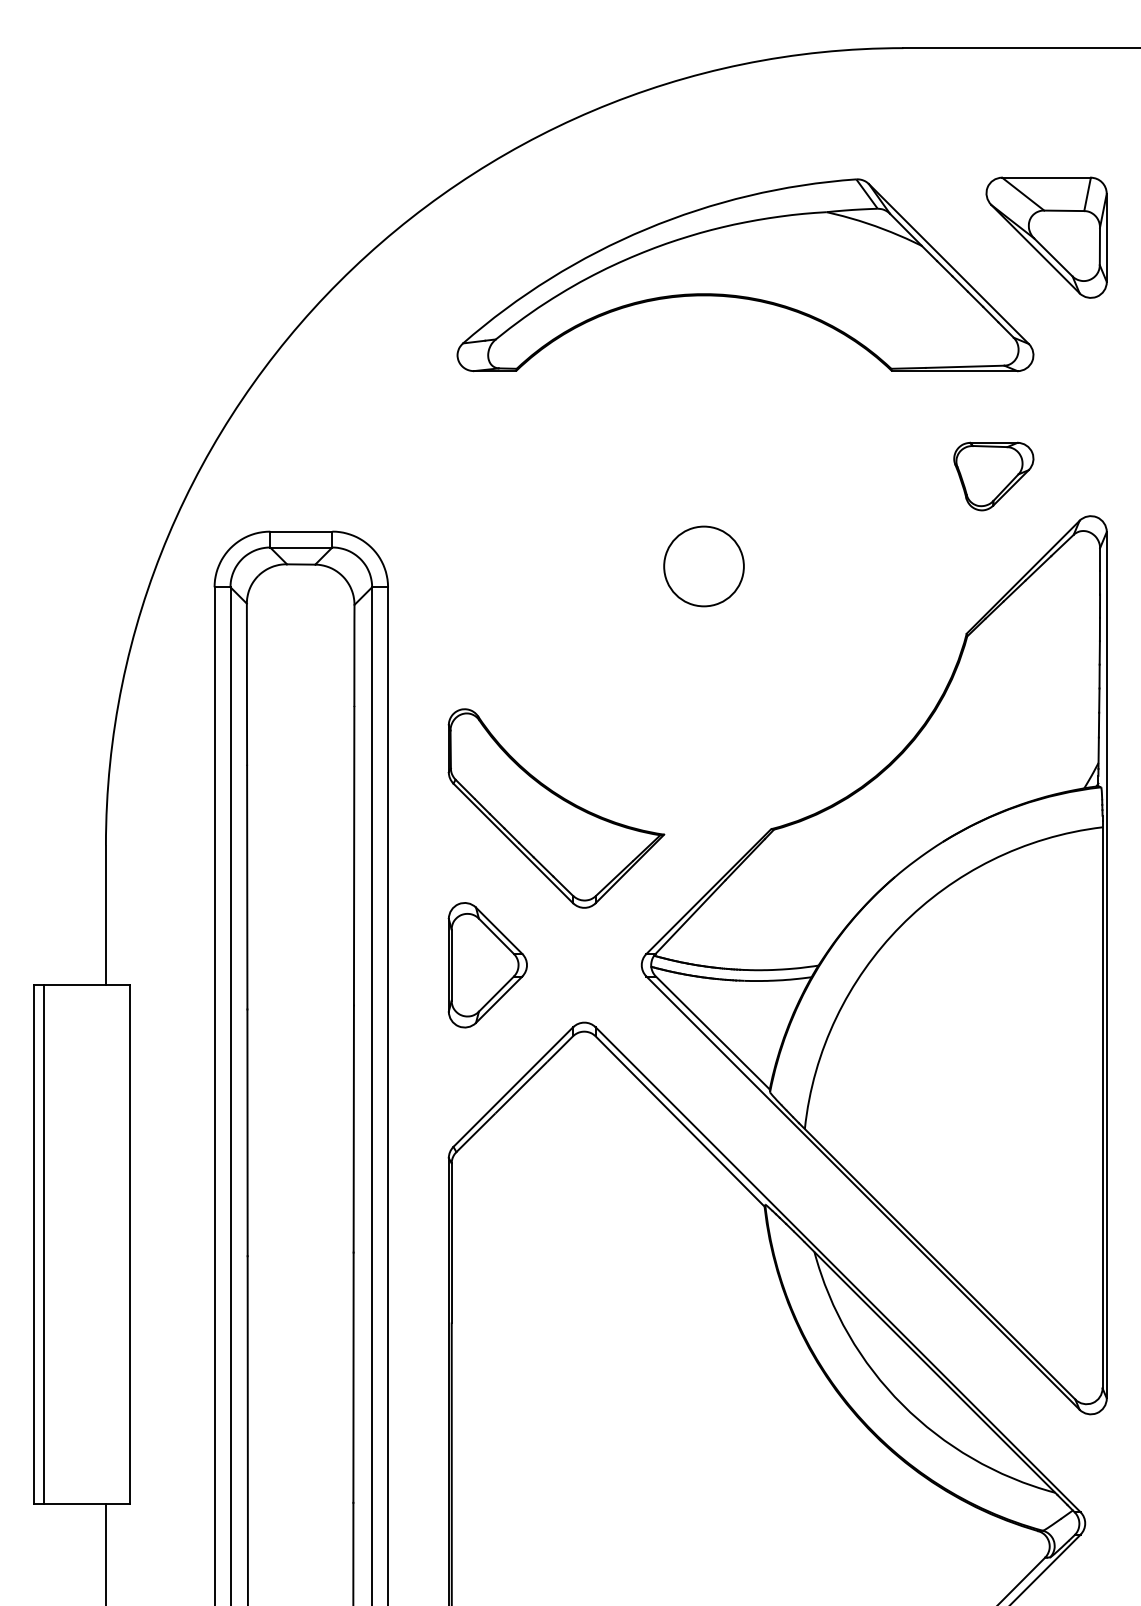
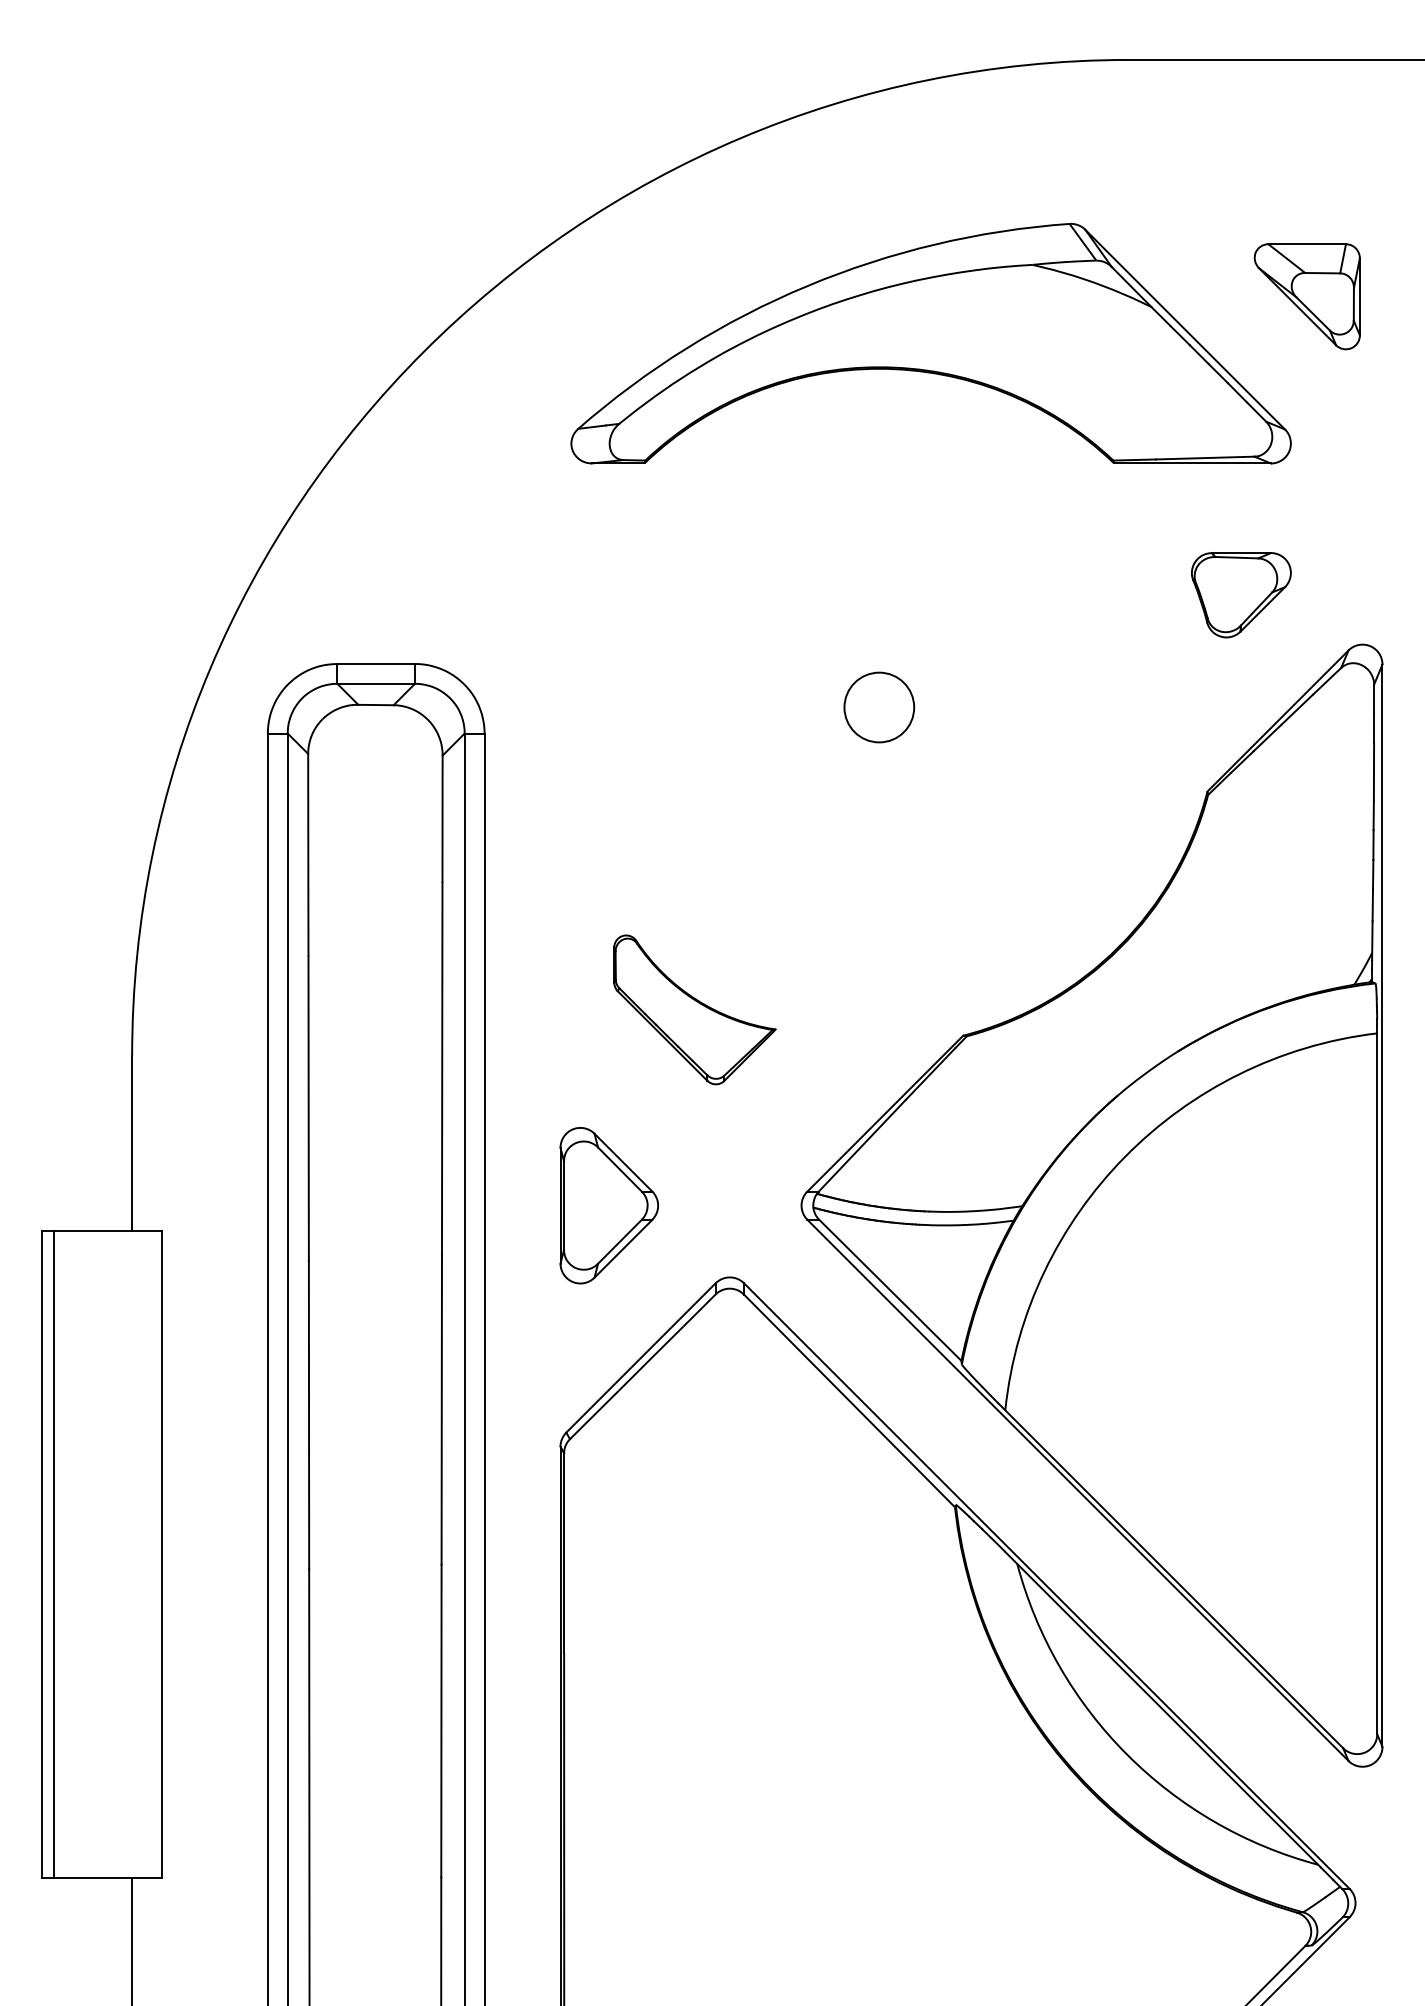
part: (1046, 237) -> (1307, 296), size x0.7
circle: (703, 566) -> (878, 707), size x0.7
part: (556, 808) -> (695, 1009), size x0.6

